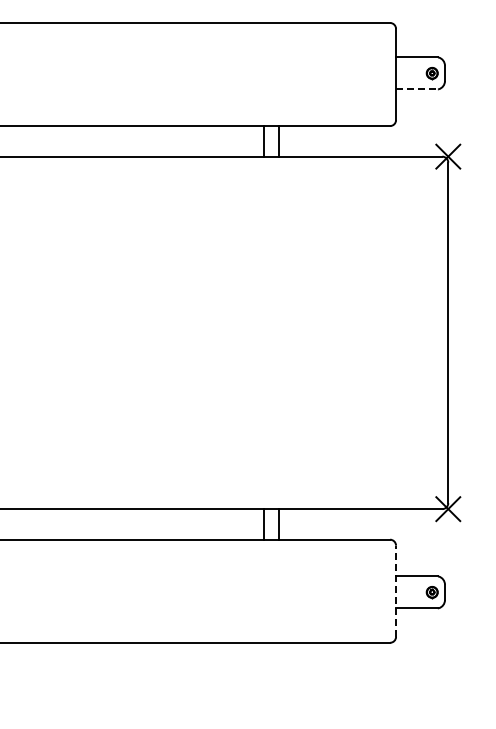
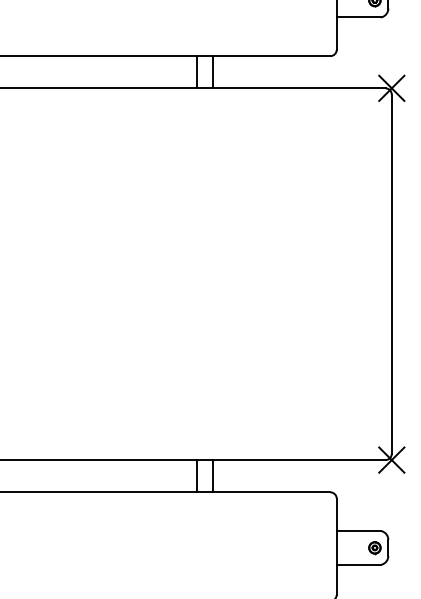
line: (416, 89) -> (358, 17), dashed -> solid
line: (396, 591) -> (337, 546), dashed -> solid

